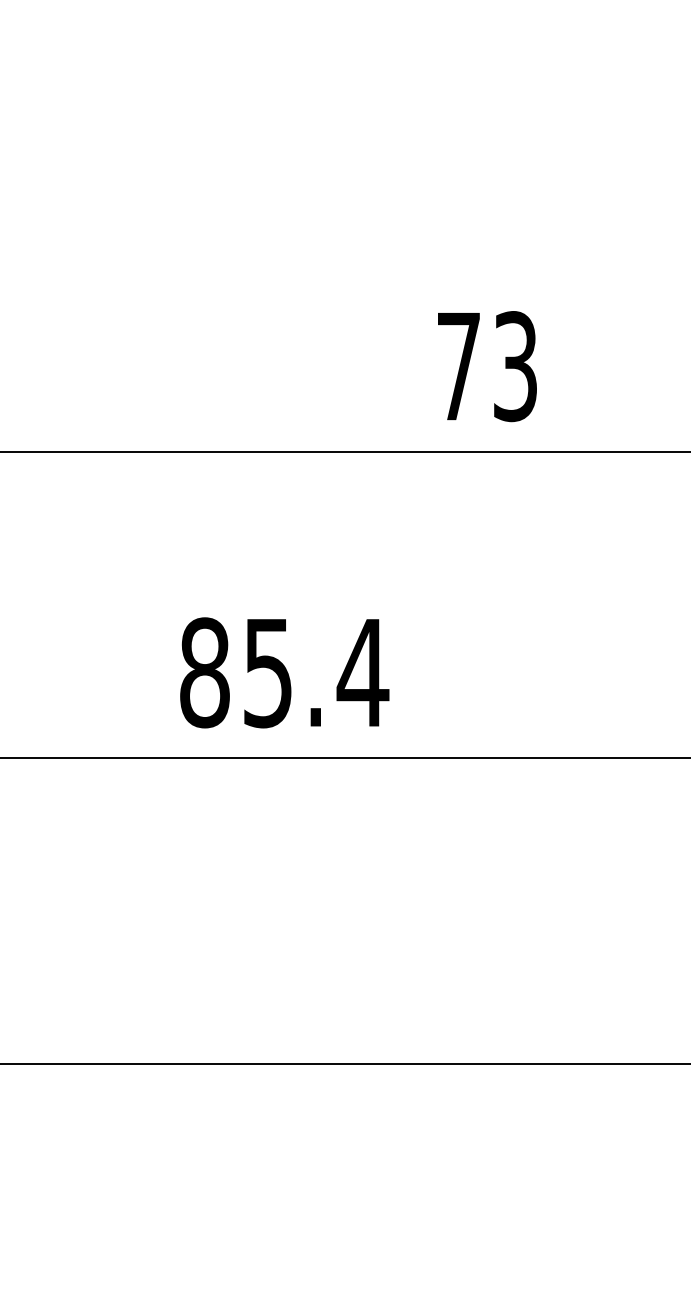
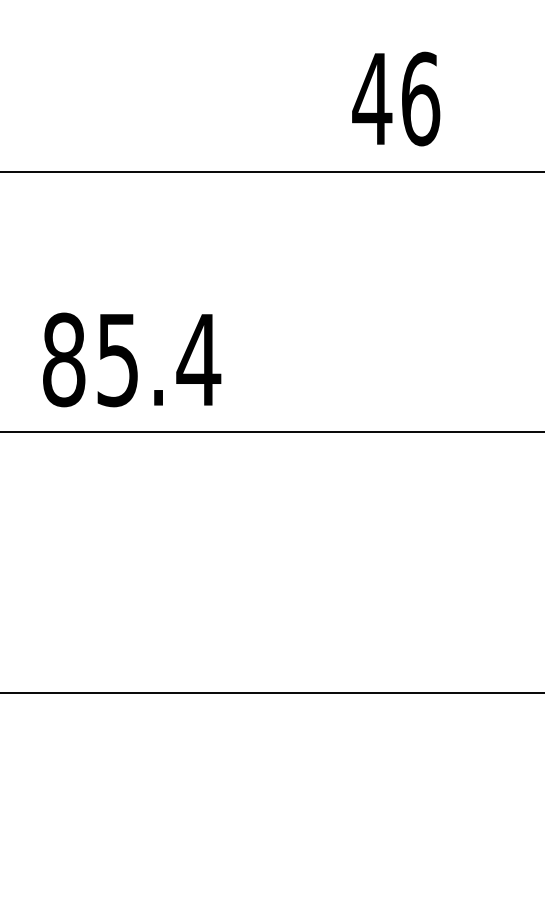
text: (486, 366) -> (395, 99), 73 -> 46
text: (284, 672) -> (131, 359), moved

